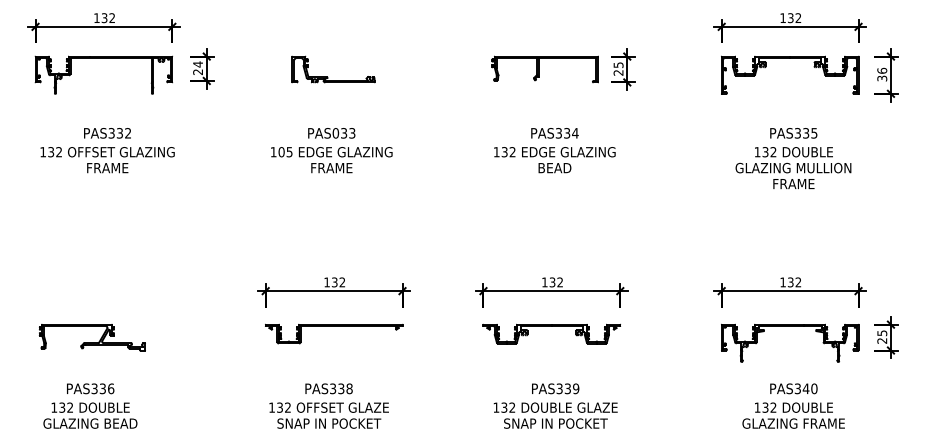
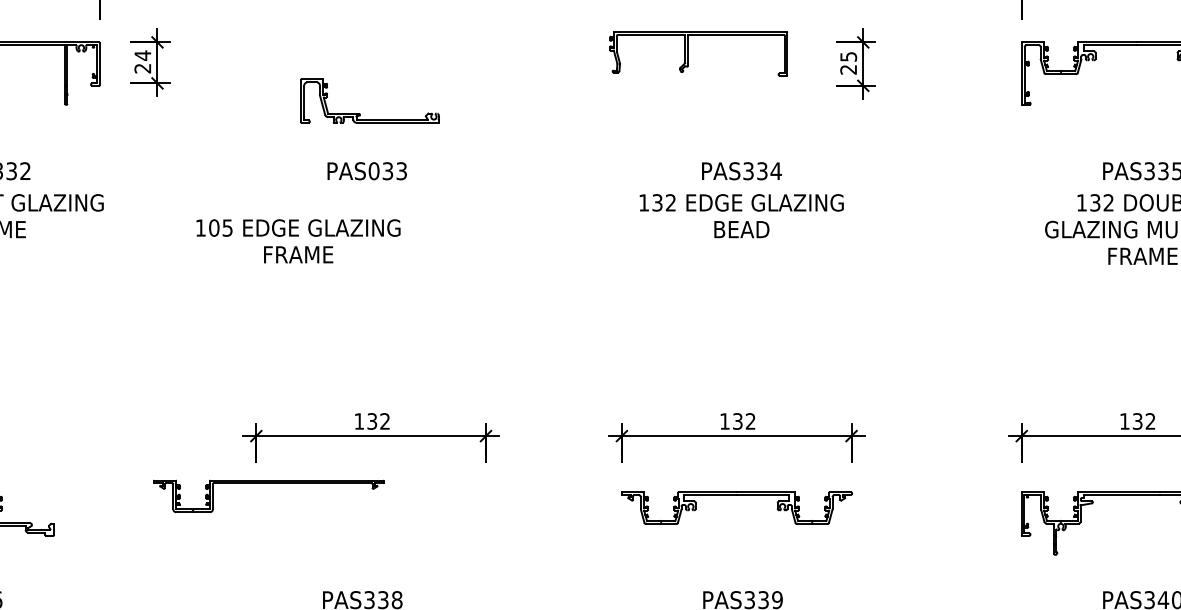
part: (544, 69) -> (697, 54), moved
part: (327, 76) -> (360, 112), moved
text: (331, 160) -> (297, 242), moved
part: (334, 326) -> (269, 483), moved

